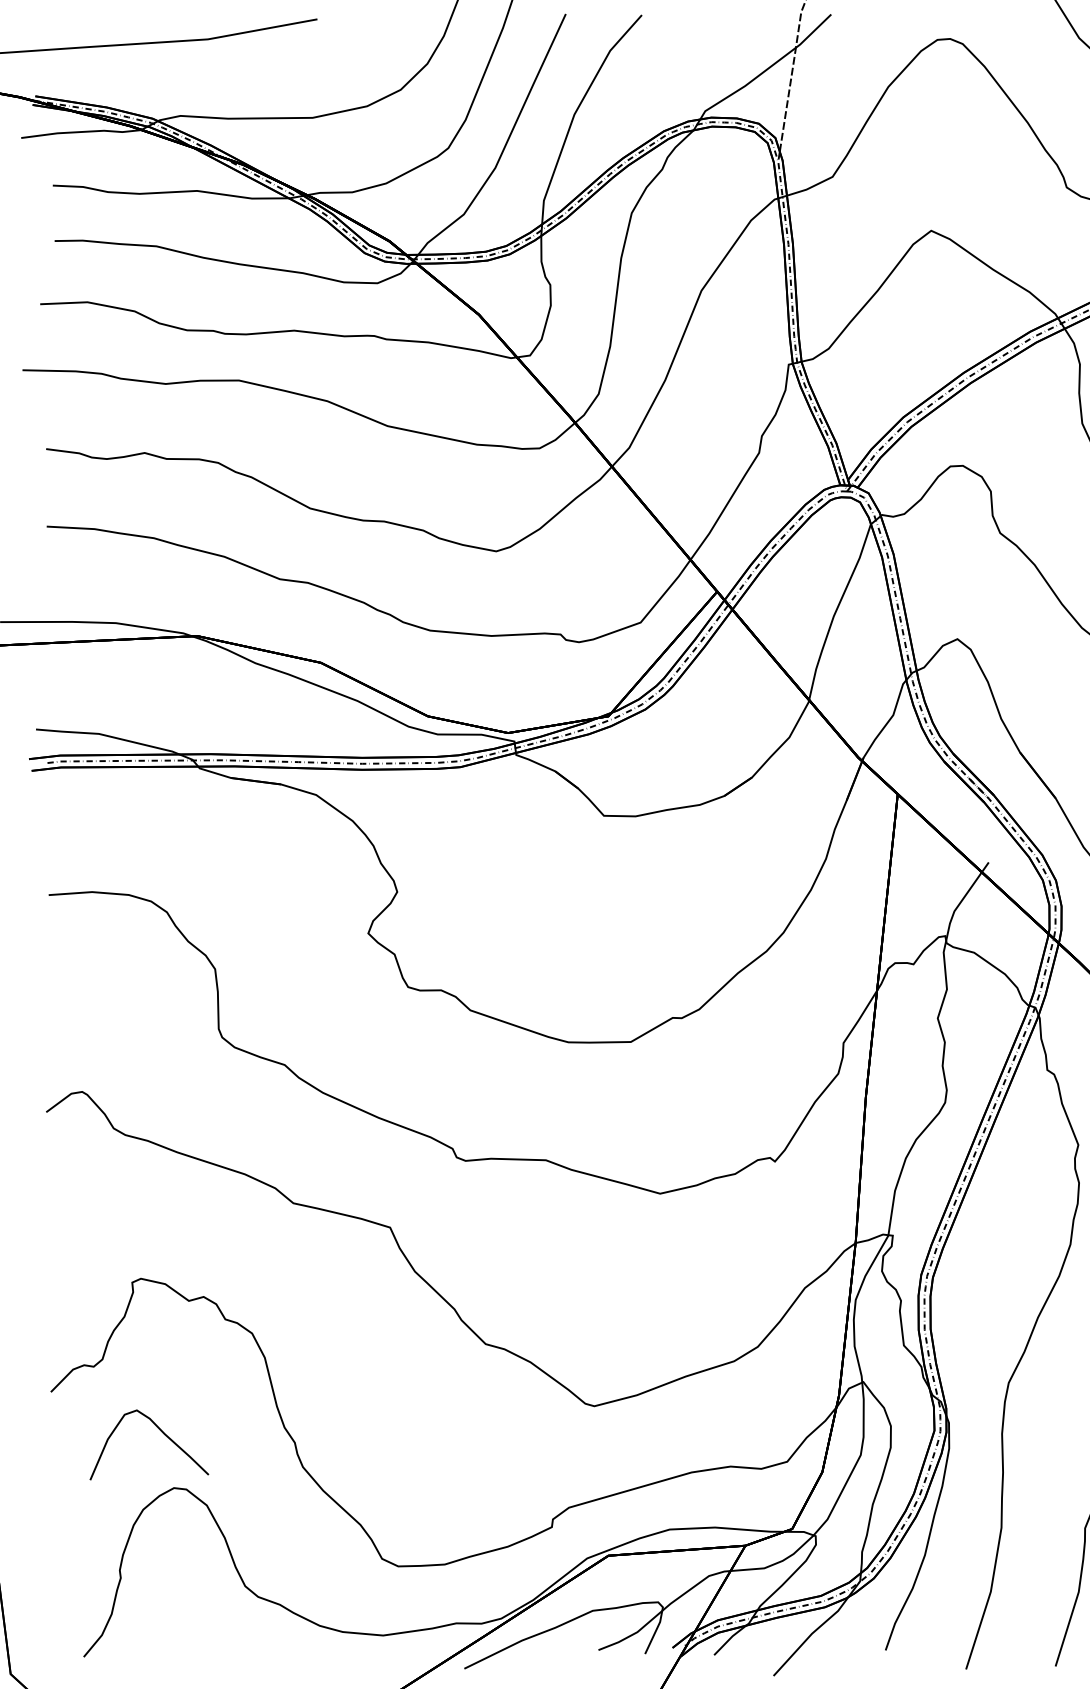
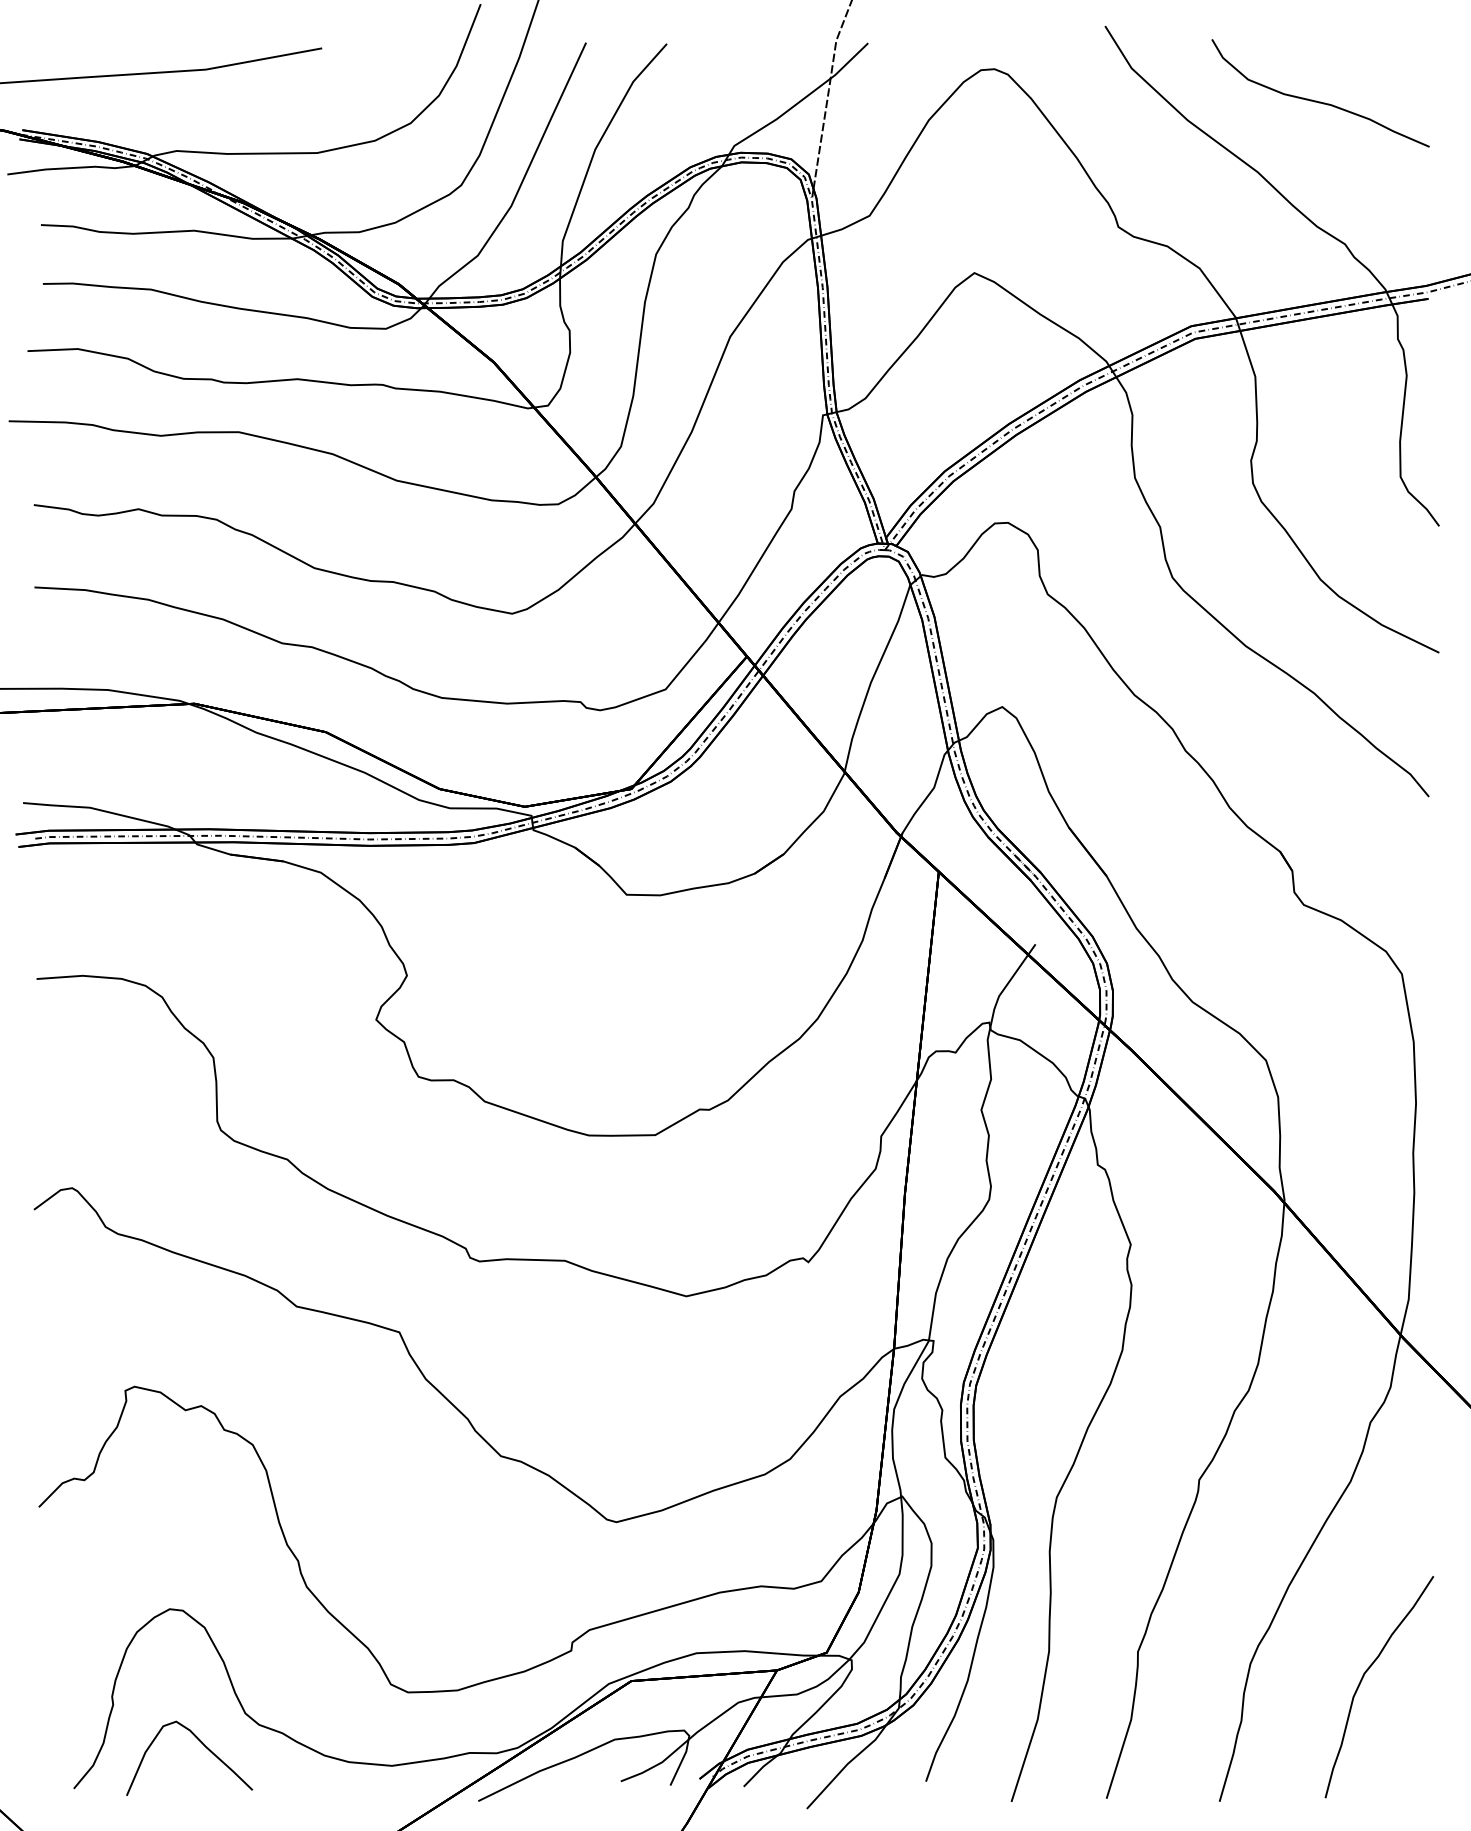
curve: (161, 1431) -> (202, 1744), moved

